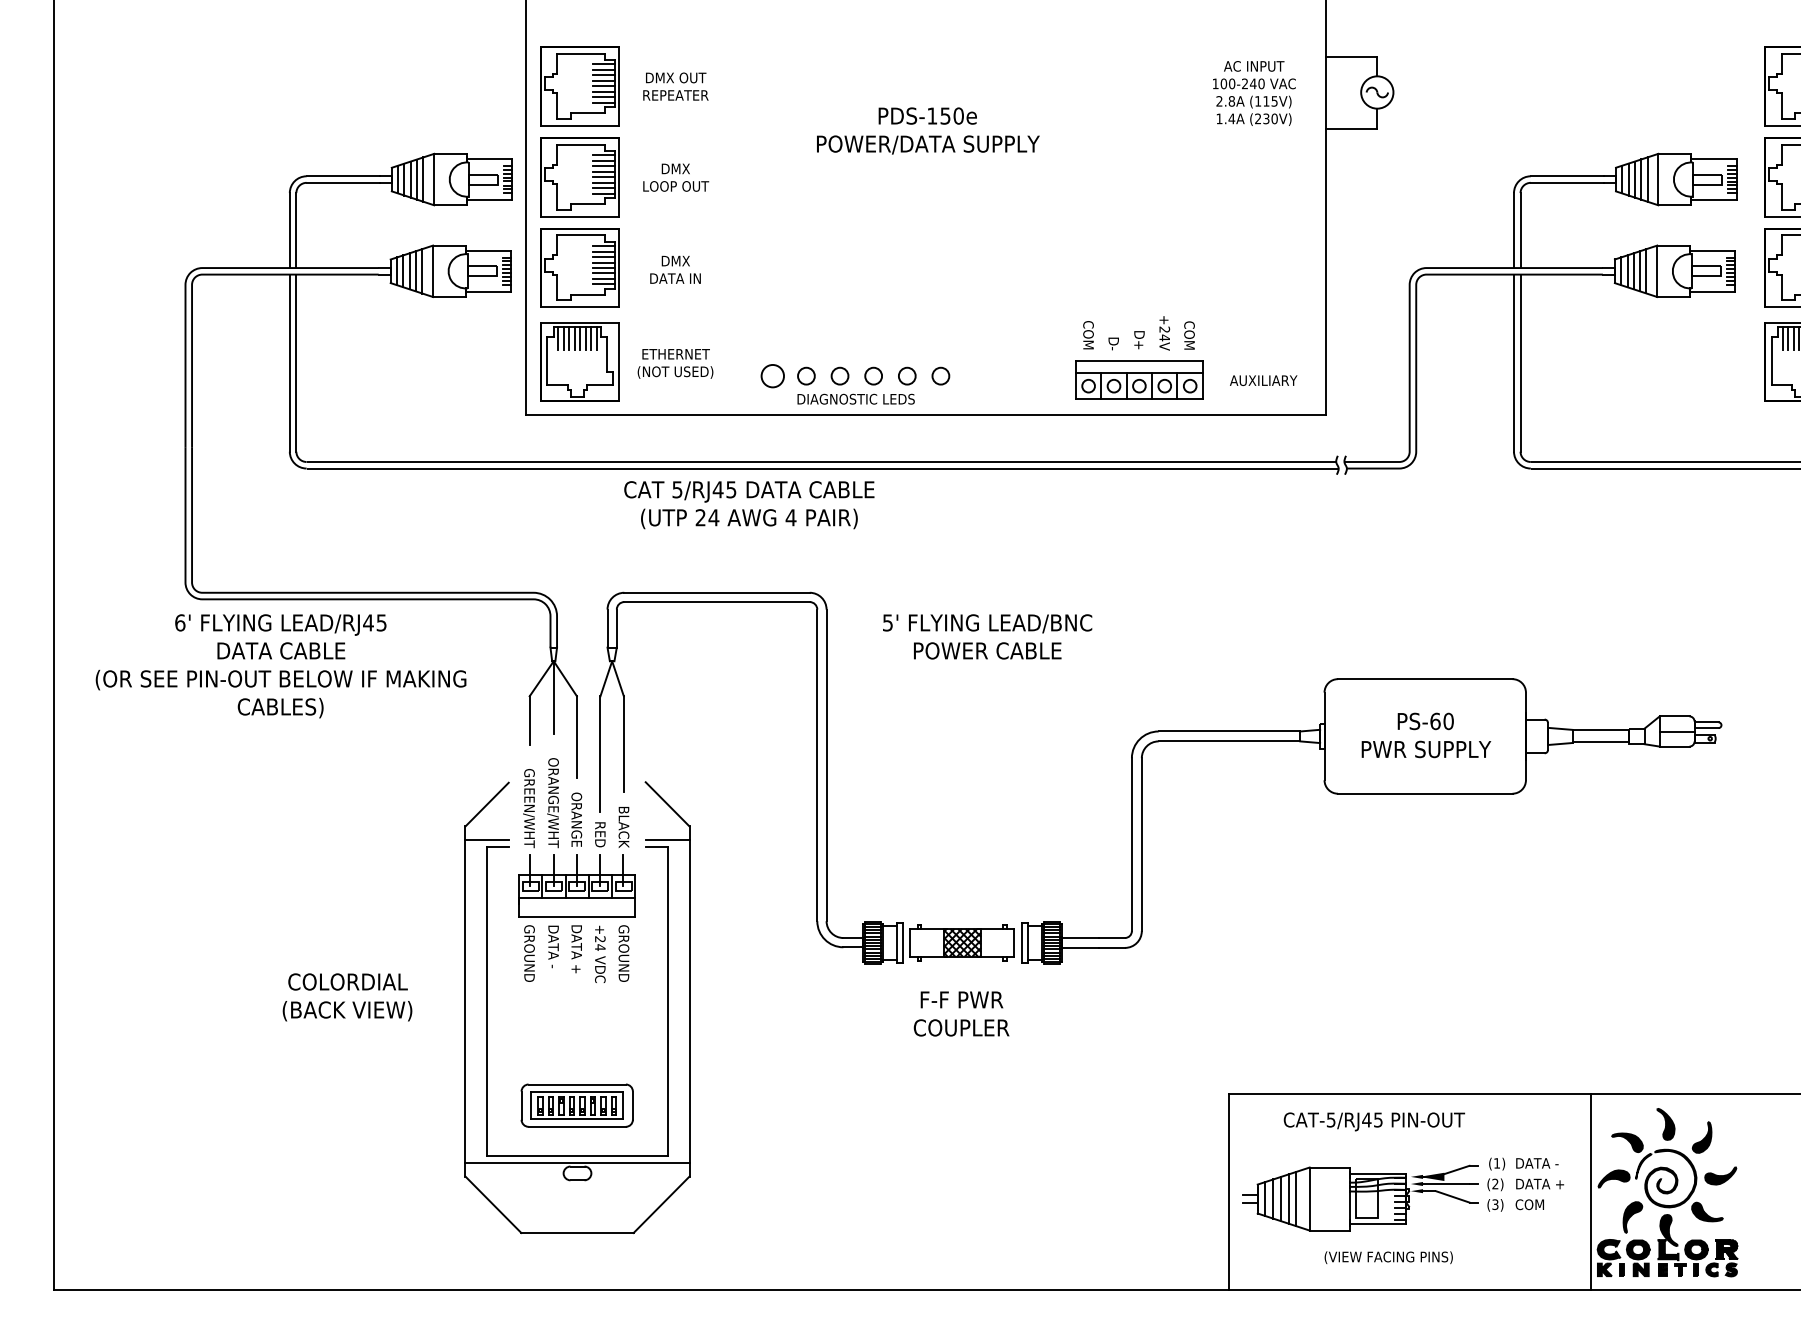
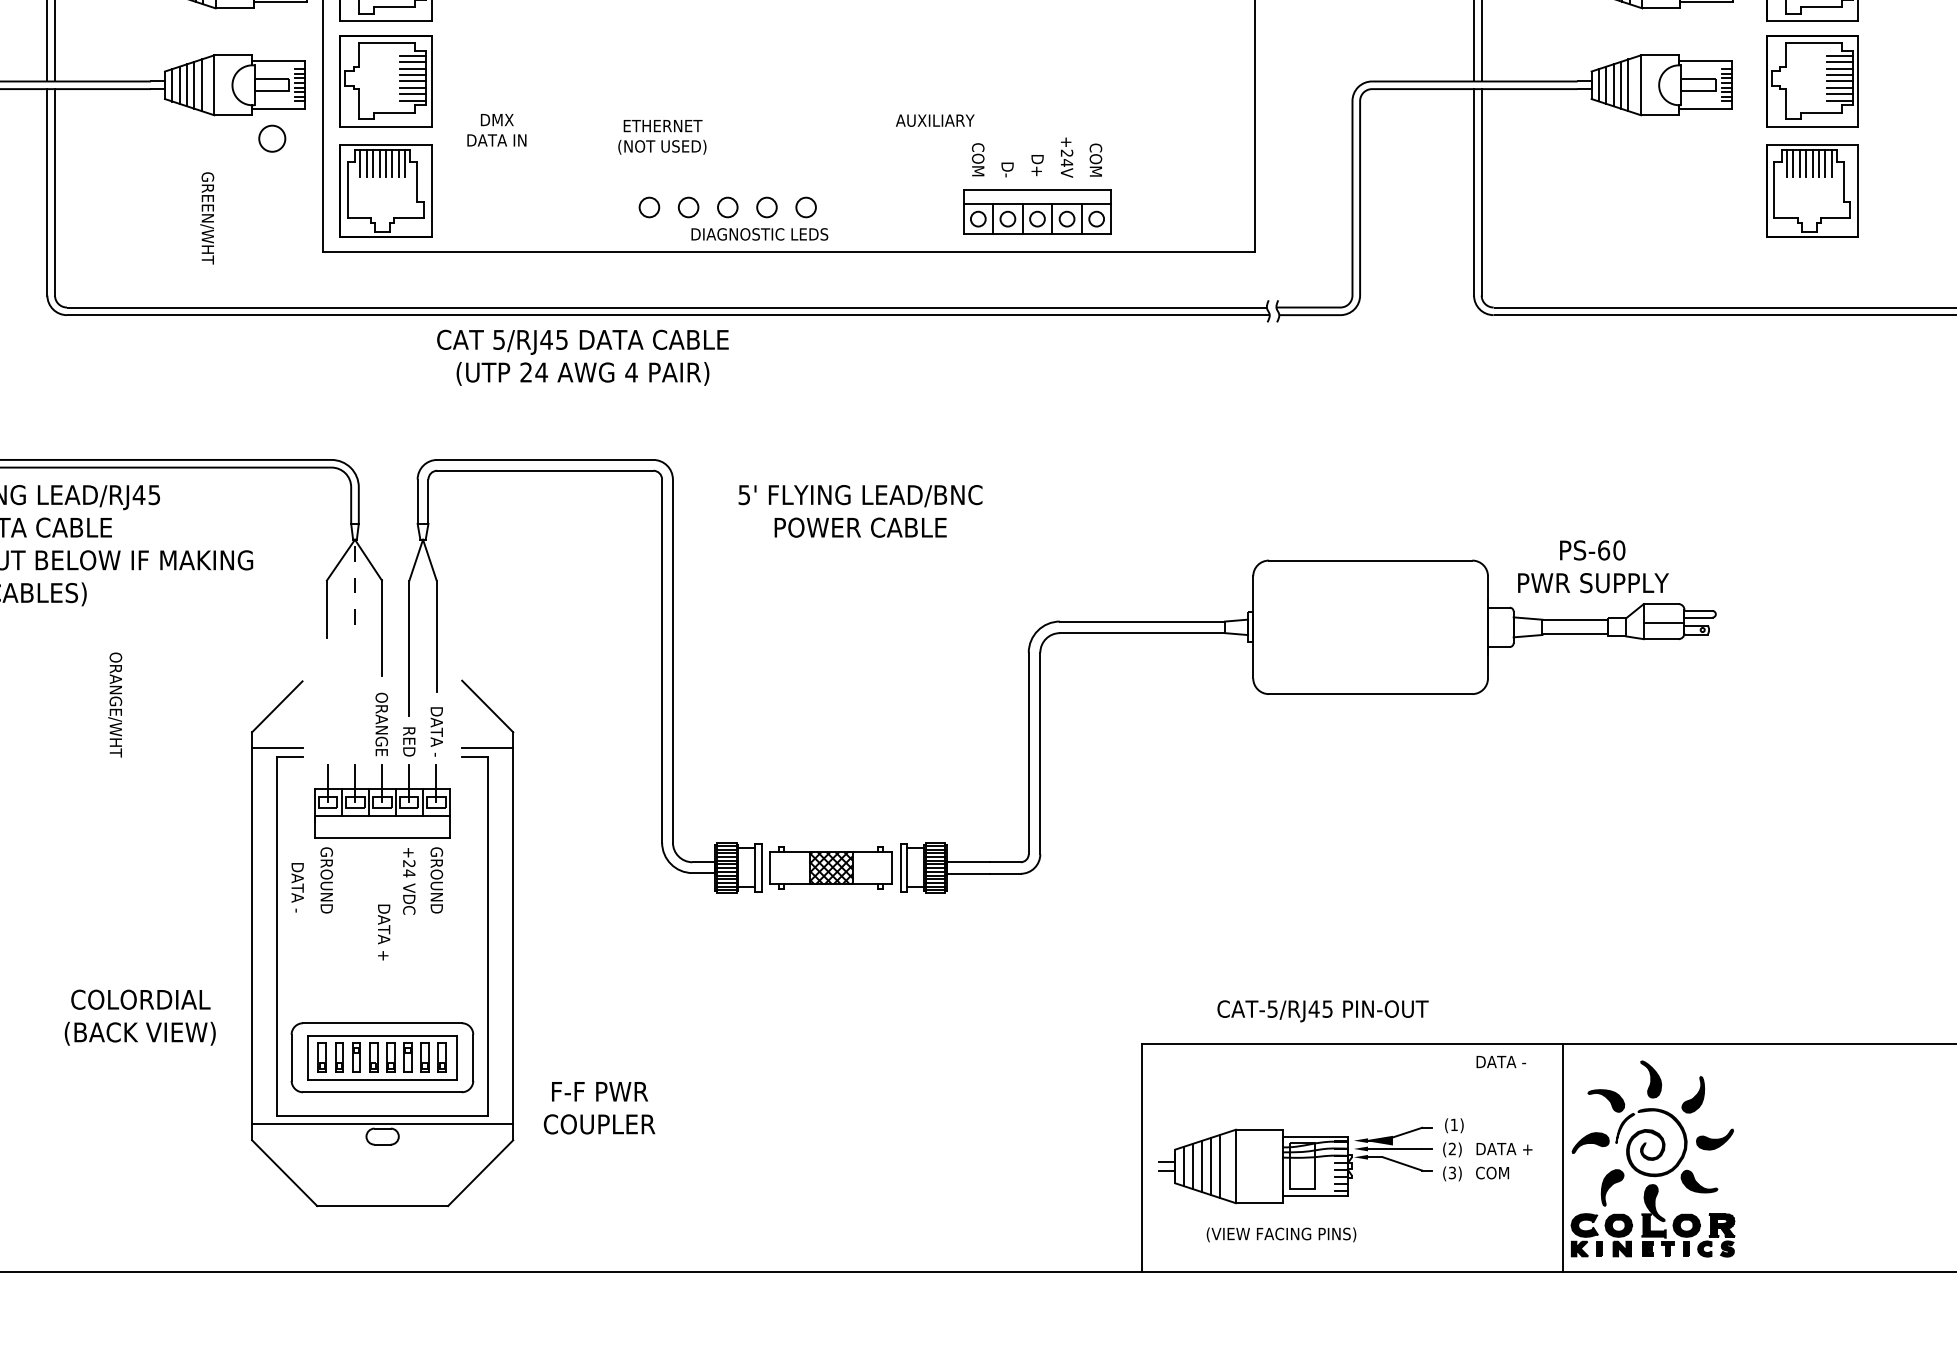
text: (675, 269) -> (496, 129), moved
text: (675, 363) -> (662, 136), moved
circle: (772, 376) -> (271, 139), moved
text: (1263, 380) -> (935, 120), moved
text: (855, 398) -> (759, 233), moved
line: (553, 697) -> (354, 581), solid -> dashed
text: (1426, 735) -> (1593, 566), moved
text: (552, 803) -> (114, 705), moved
text: (528, 808) -> (206, 218), moved
text: (623, 826) -> (436, 732), BLACK -> DATA -
text: (553, 946) -> (297, 887), moved
text: (576, 949) -> (383, 932), moved
text: (347, 997) -> (140, 1017), moved
text: (961, 1013) -> (599, 1107), moved
part: (576, 1105) -> (381, 1057), size x1.4
text: (1374, 1121) -> (1323, 1010), moved
text: (1537, 1163) -> (1501, 1062), moved
text: (1388, 1257) -> (1281, 1234), moved

